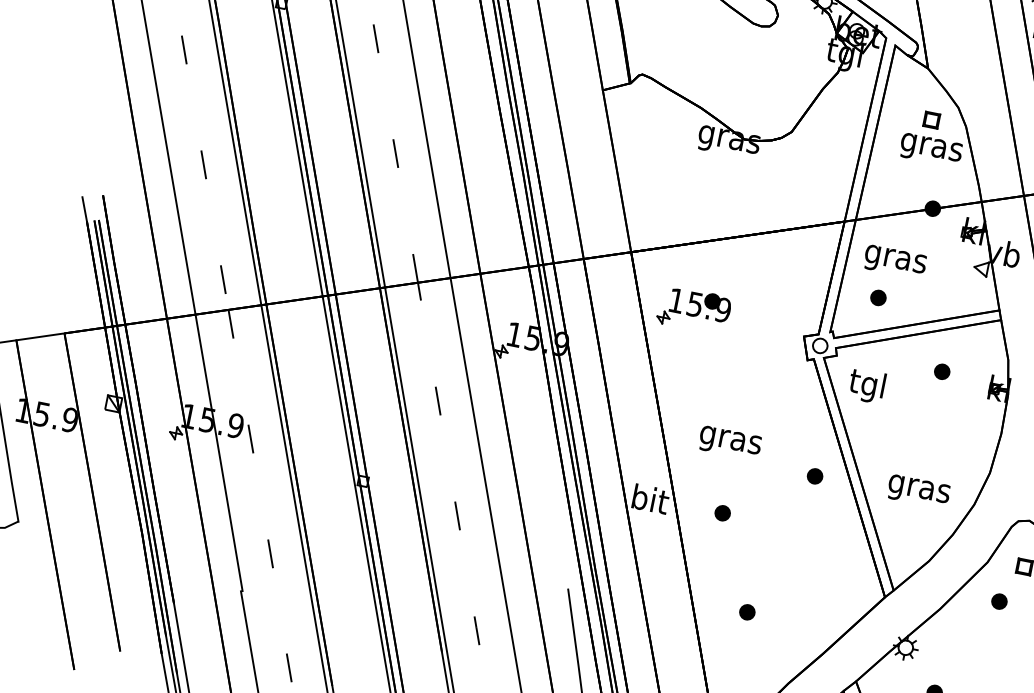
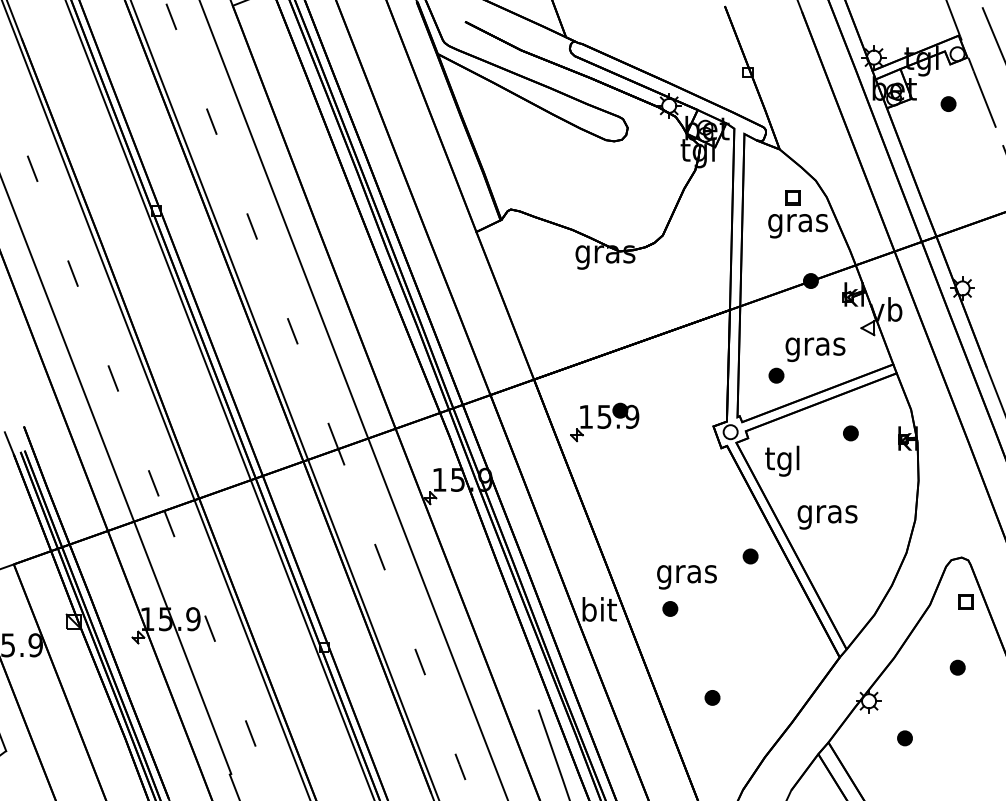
text: (895, 261) -> (815, 349), moved
text: (729, 443) -> (686, 577), moved
text: (918, 491) -> (827, 517), moved
part: (999, 601) -> (957, 667), moved

